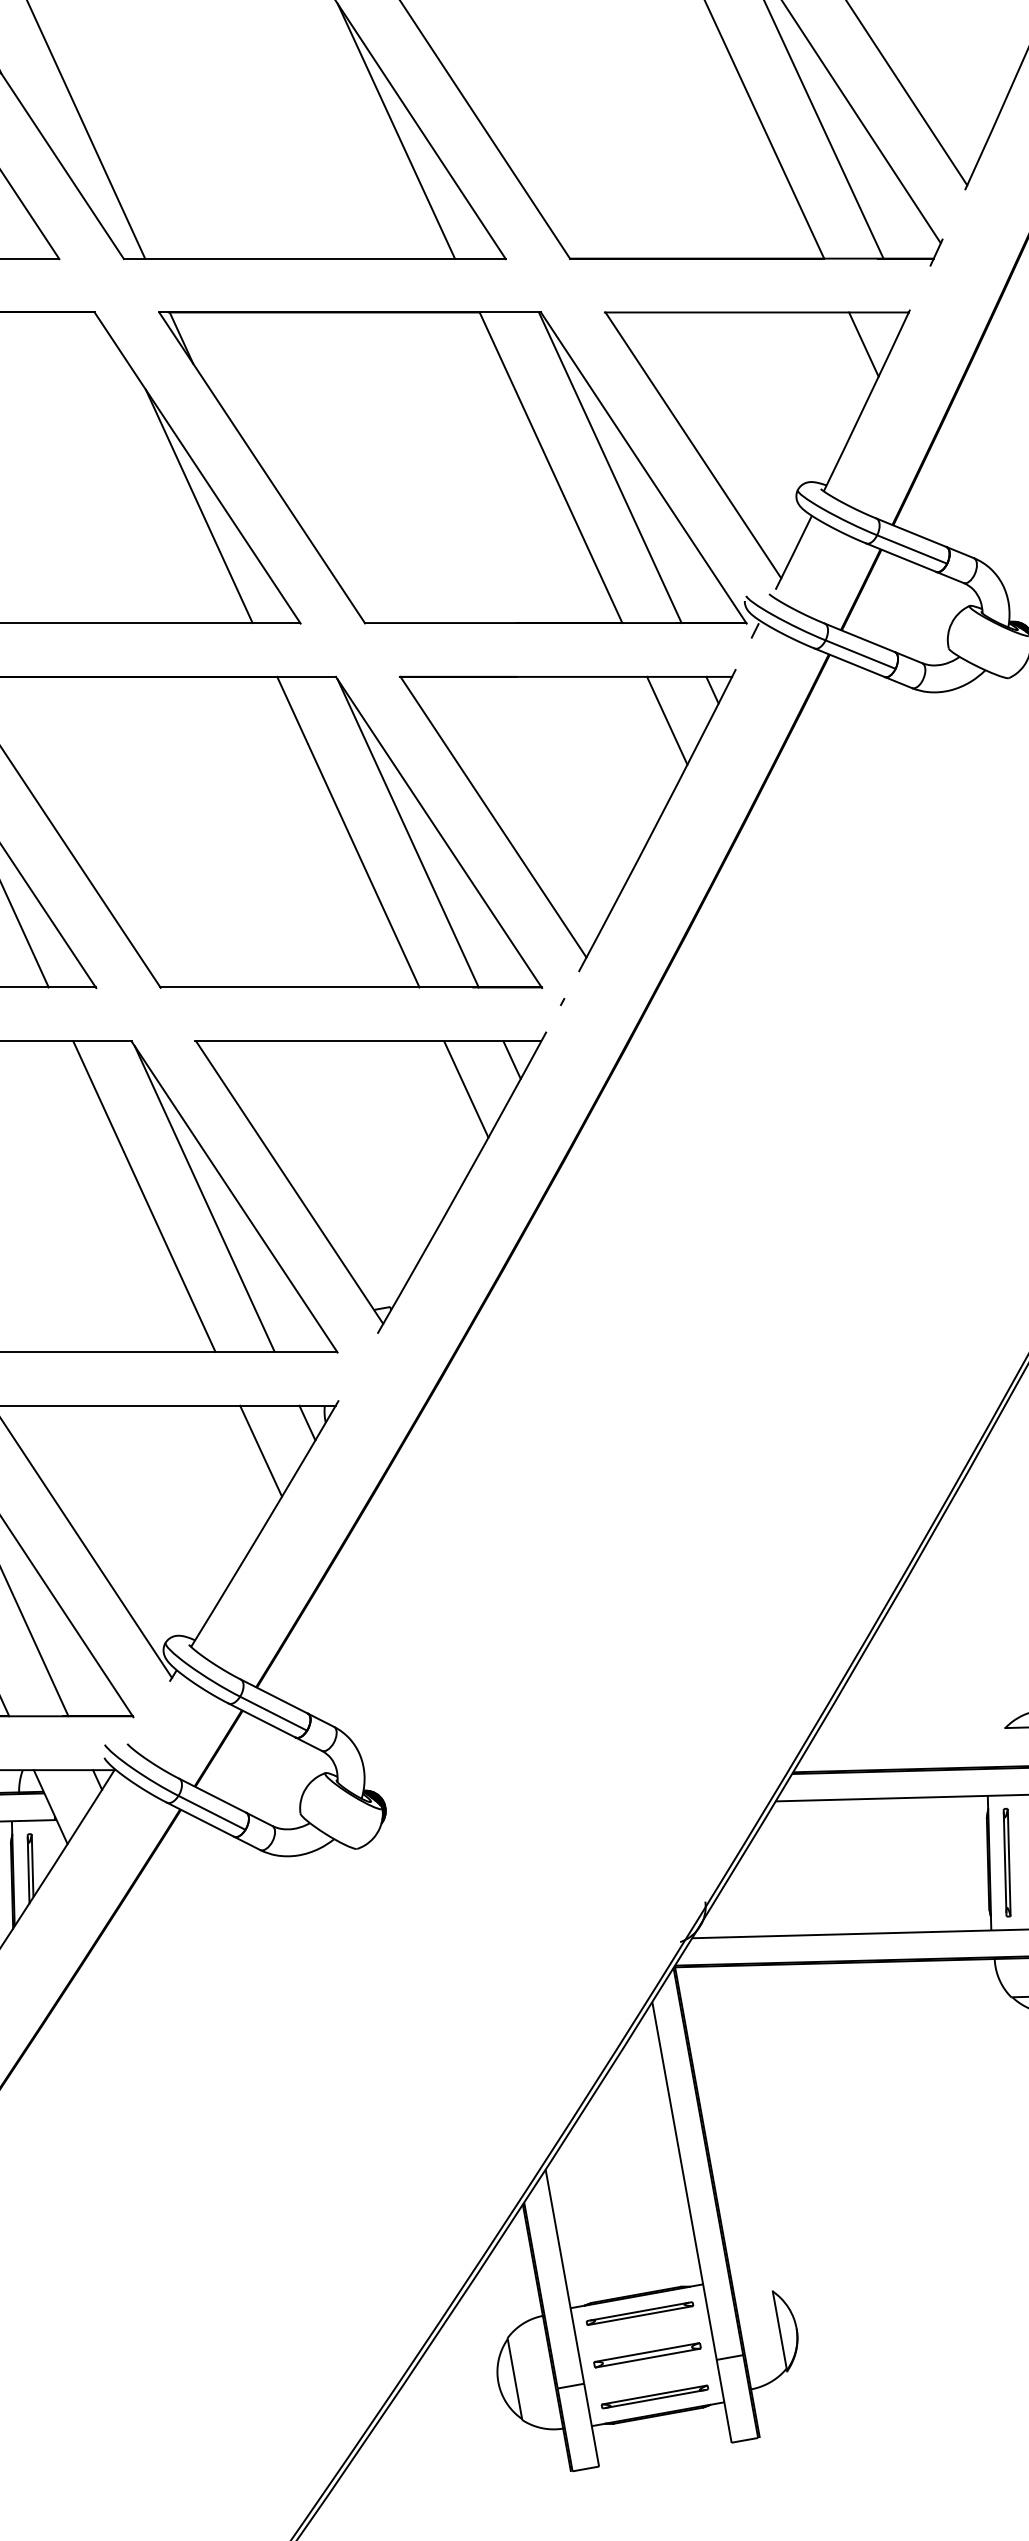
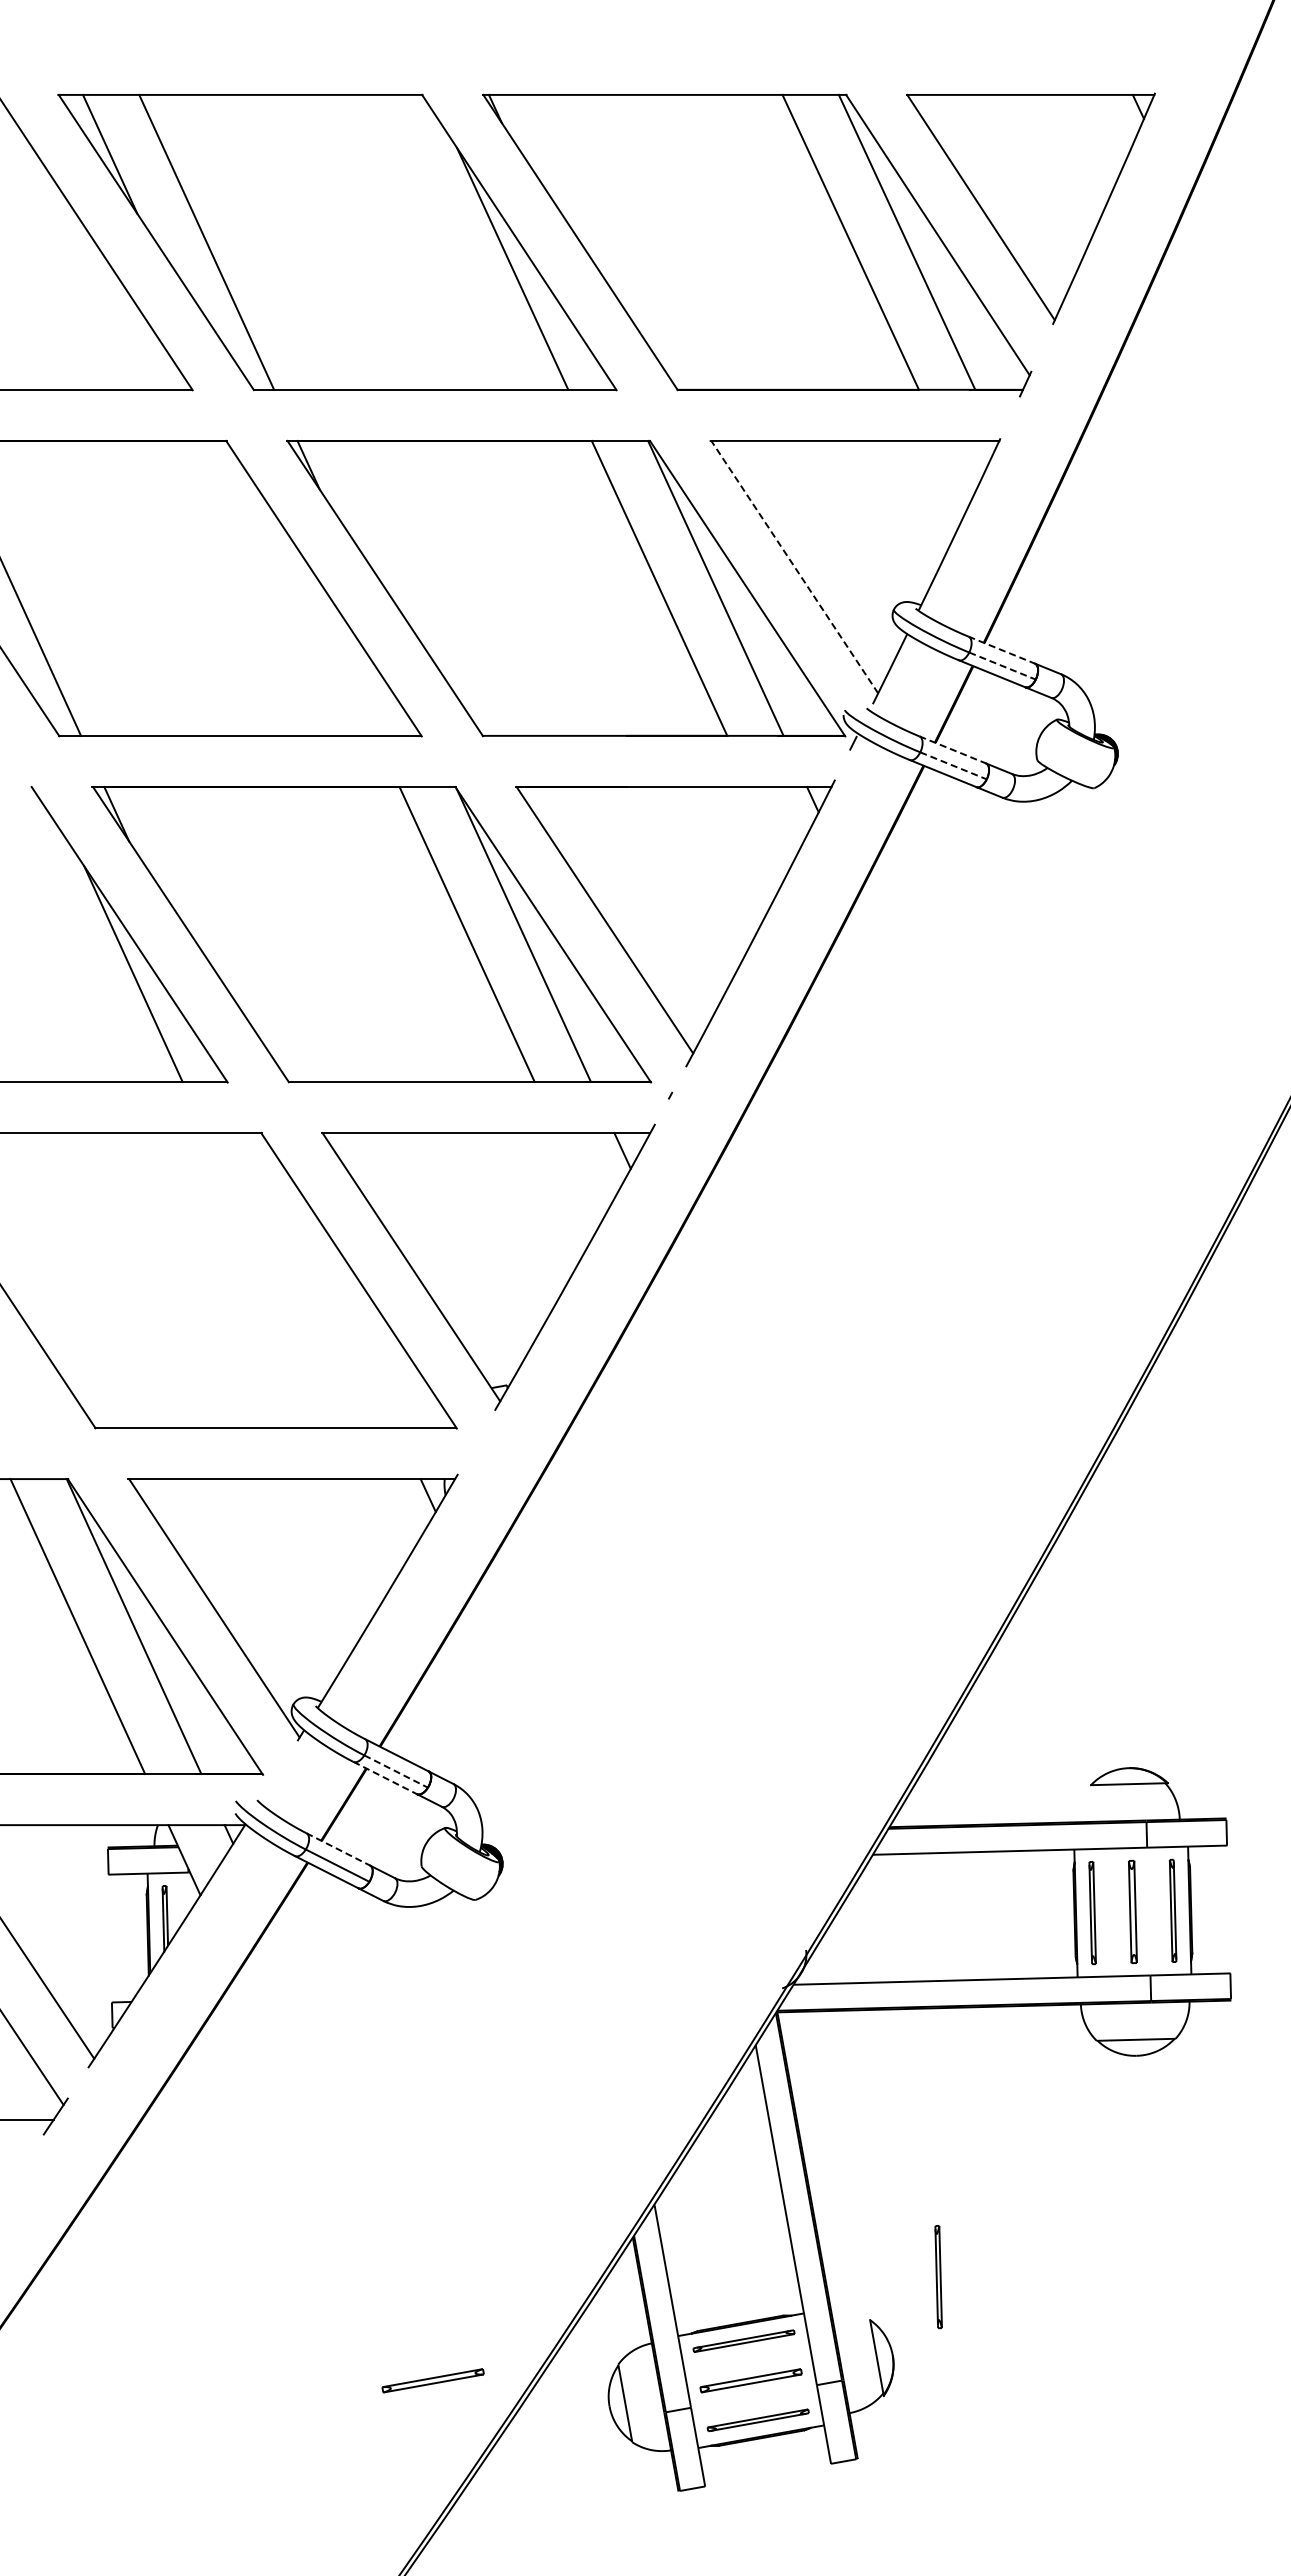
line: (863, 343) -> (956, 470), removed
line: (693, 444) -> (794, 566), solid -> dashed
line: (199, 505) -> (325, 624), removed
line: (911, 533) -> (1001, 650), solid -> dashed
line: (912, 549) -> (1002, 666), solid -> dashed
line: (859, 637) -> (952, 749), solid -> dashed
line: (860, 654) -> (953, 765), solid -> dashed
line: (666, 720) -> (769, 828), removed
line: (466, 1089) -> (579, 1178), removed
line: (143, 1196) -> (272, 1280), removed
line: (204, 1198) -> (330, 1282), removed
line: (261, 1451) -> (384, 1522), removed
line: (274, 1713) -> (396, 1771), solid -> dashed
line: (262, 1721) -> (385, 1778), solid -> dashed
line: (212, 1795) -> (338, 1849), solid -> dashed
part: (844, 2246) -> (938, 2277), added
part: (311, 2355) -> (432, 2380), added

